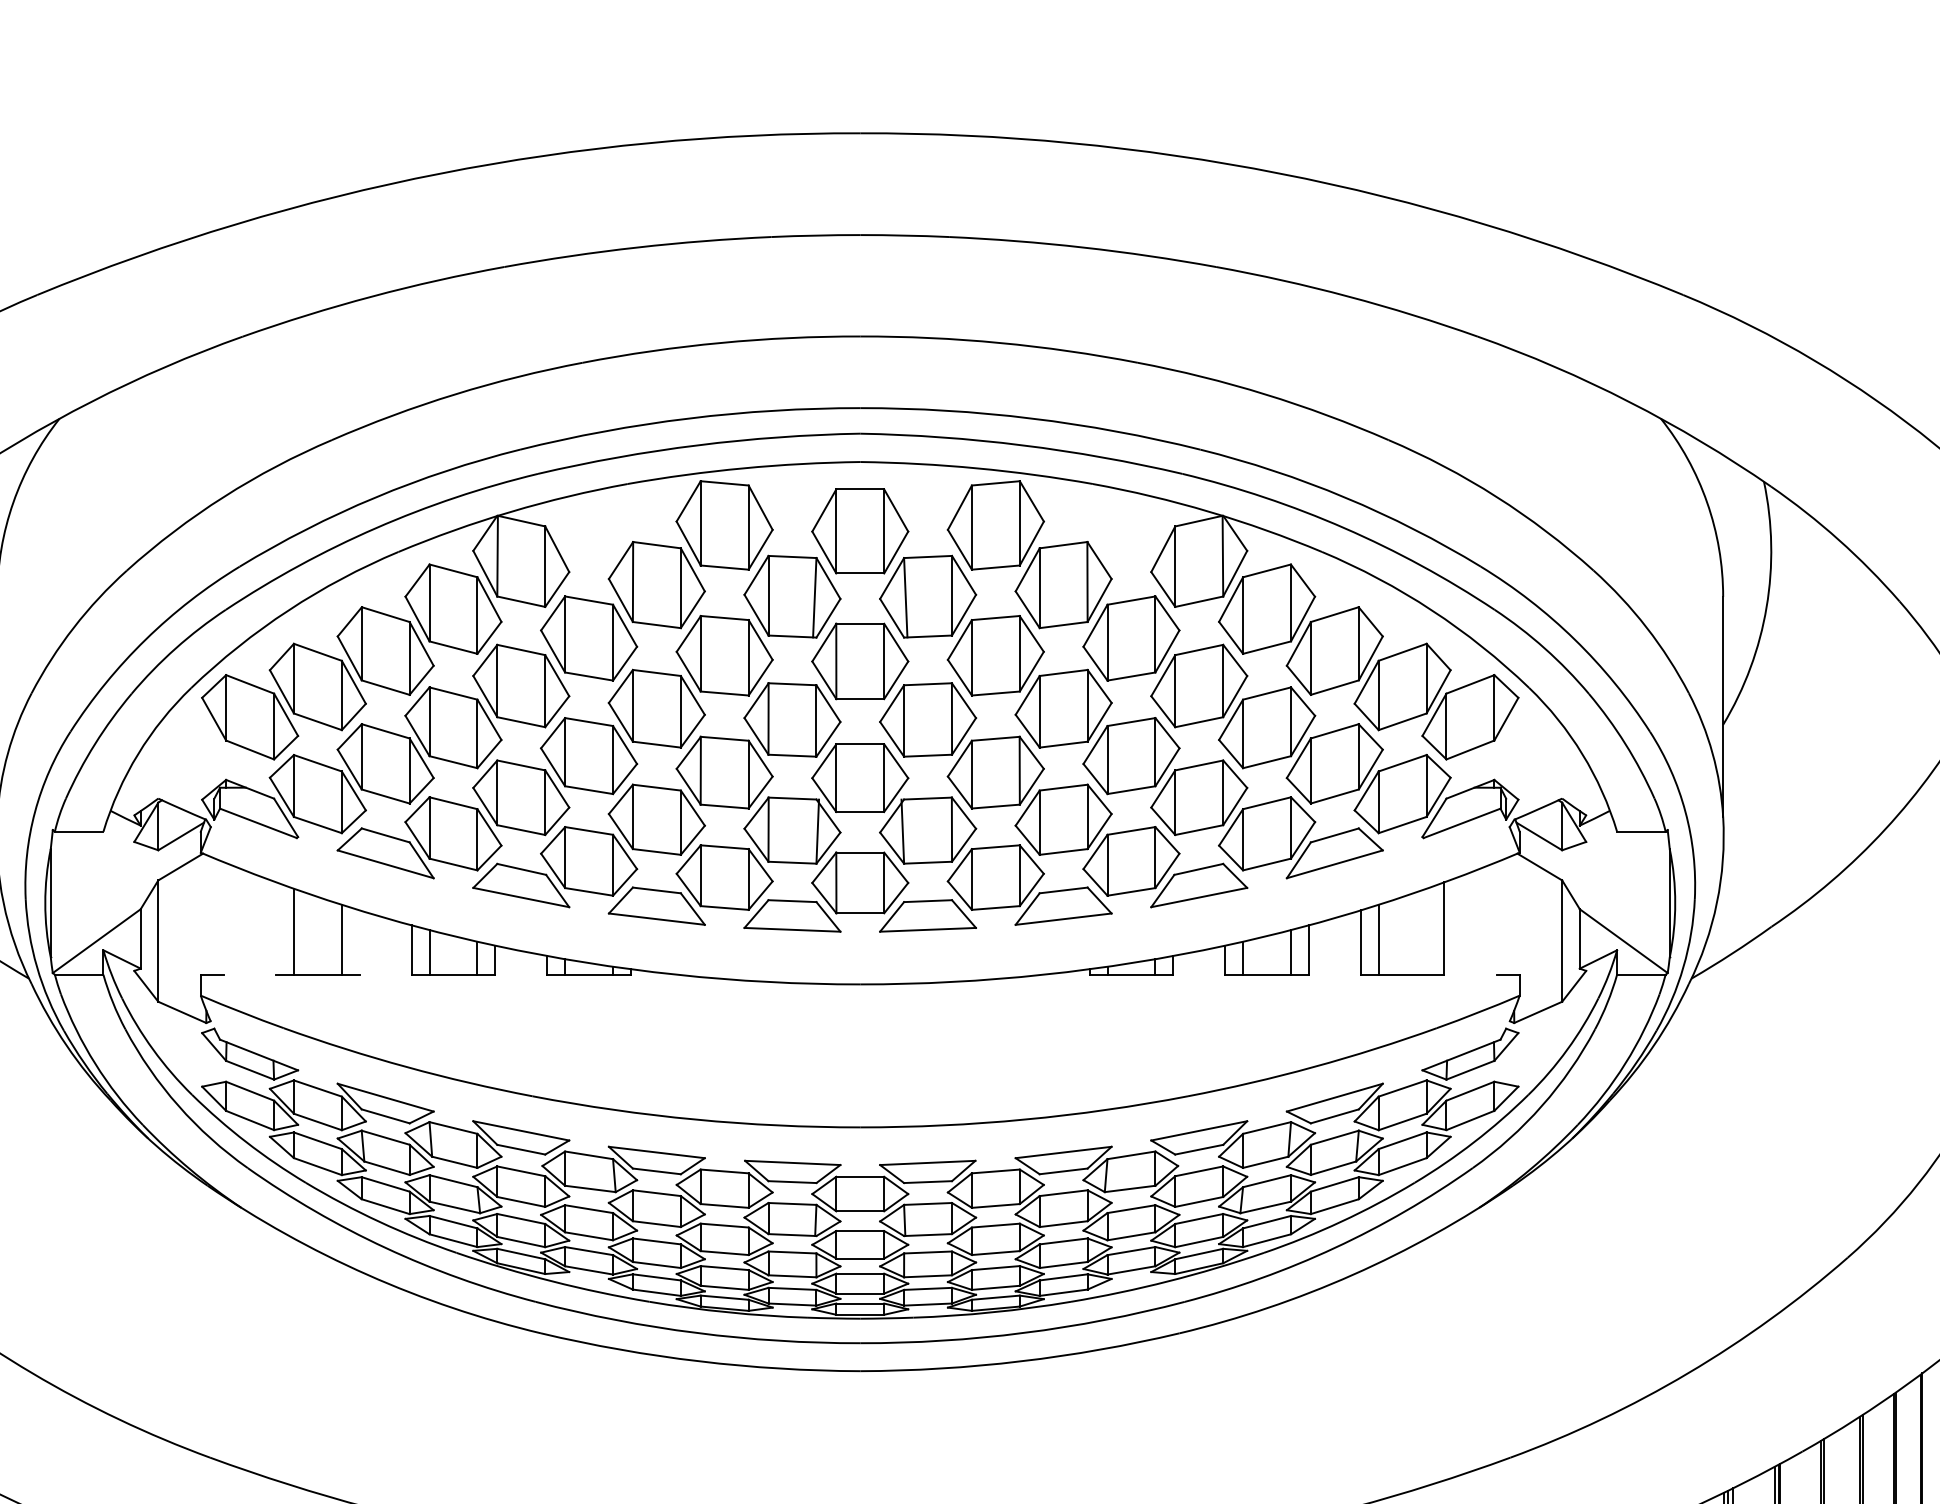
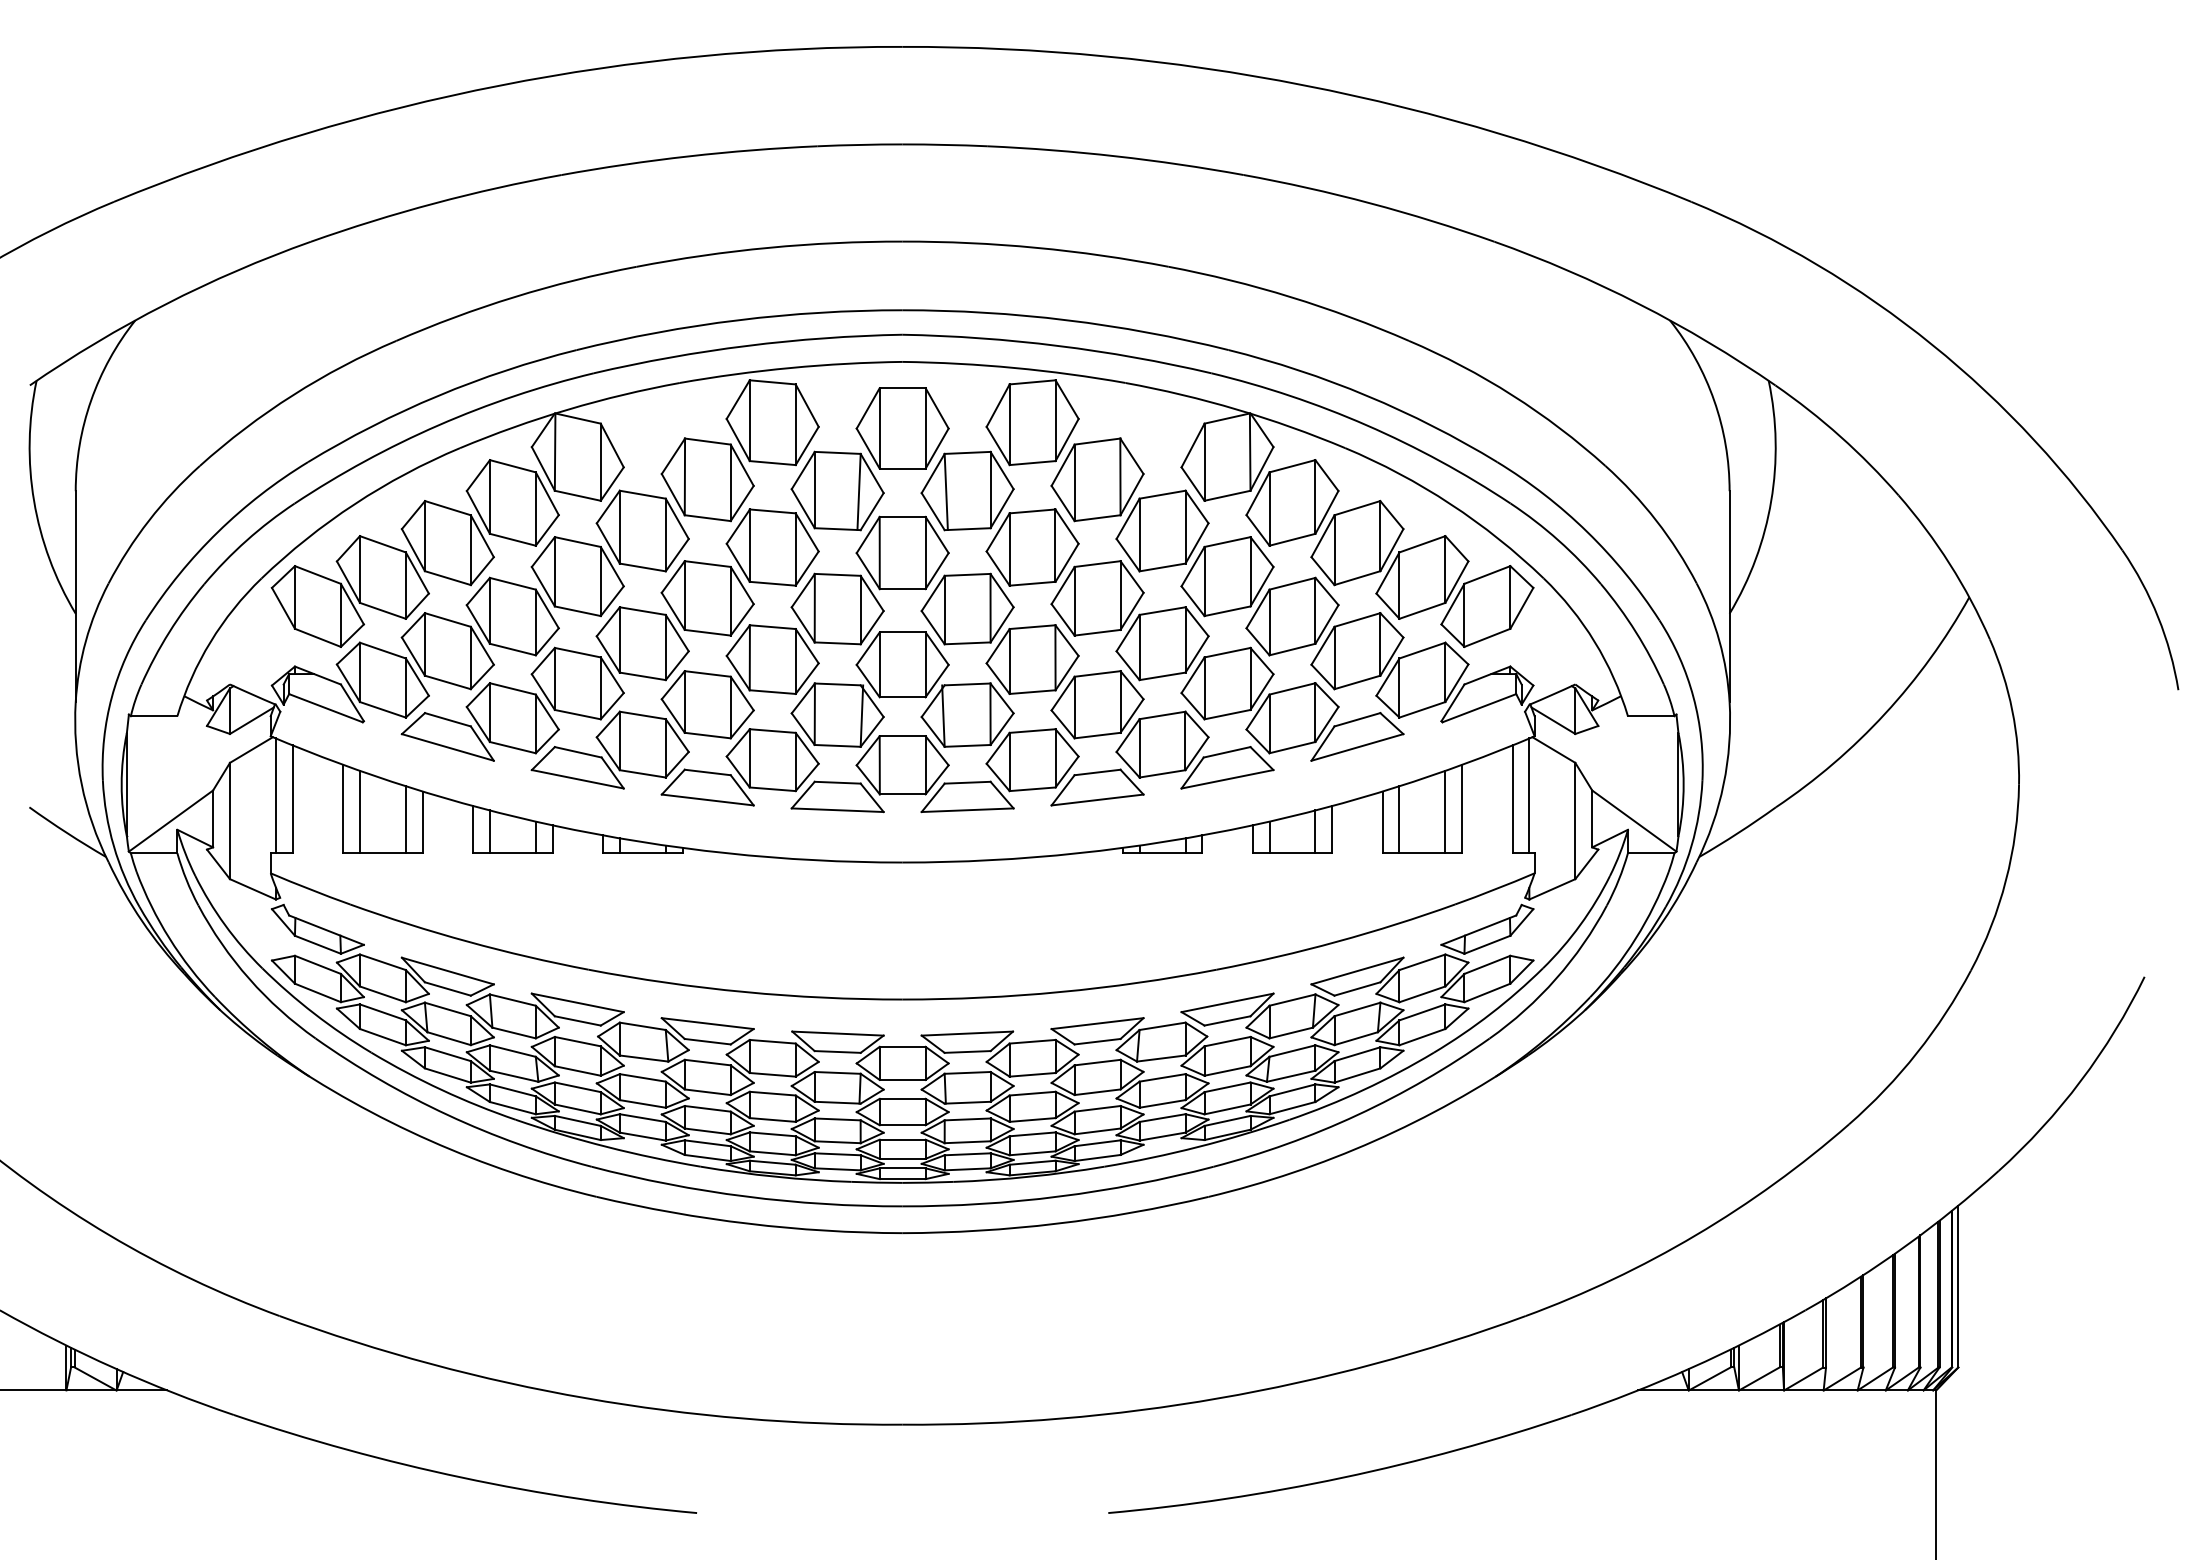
line: (205, 914) -> (275, 795), added
line: (1514, 914) -> (1529, 795), added
line: (223, 918) -> (292, 799), added
line: (1496, 918) -> (1512, 799), added
line: (276, 928) -> (343, 808), added
line: (1426, 931) -> (1445, 811), added
line: (359, 942) -> (422, 822), added

